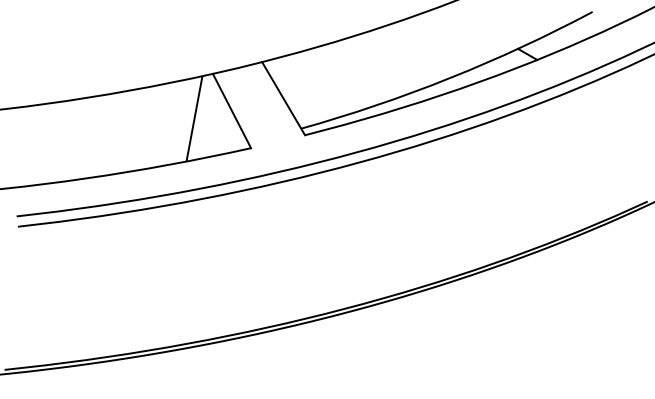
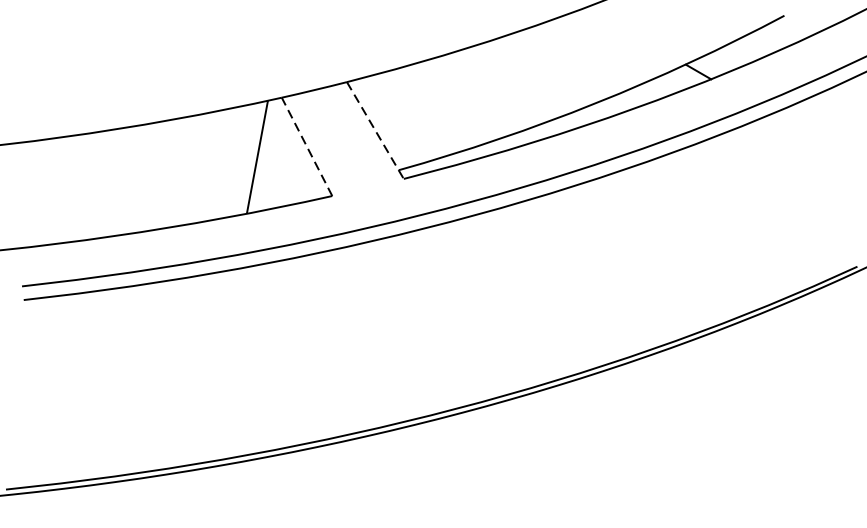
line: (283, 99) -> (375, 131), solid -> dashed
line: (231, 111) -> (306, 147), solid -> dashed

